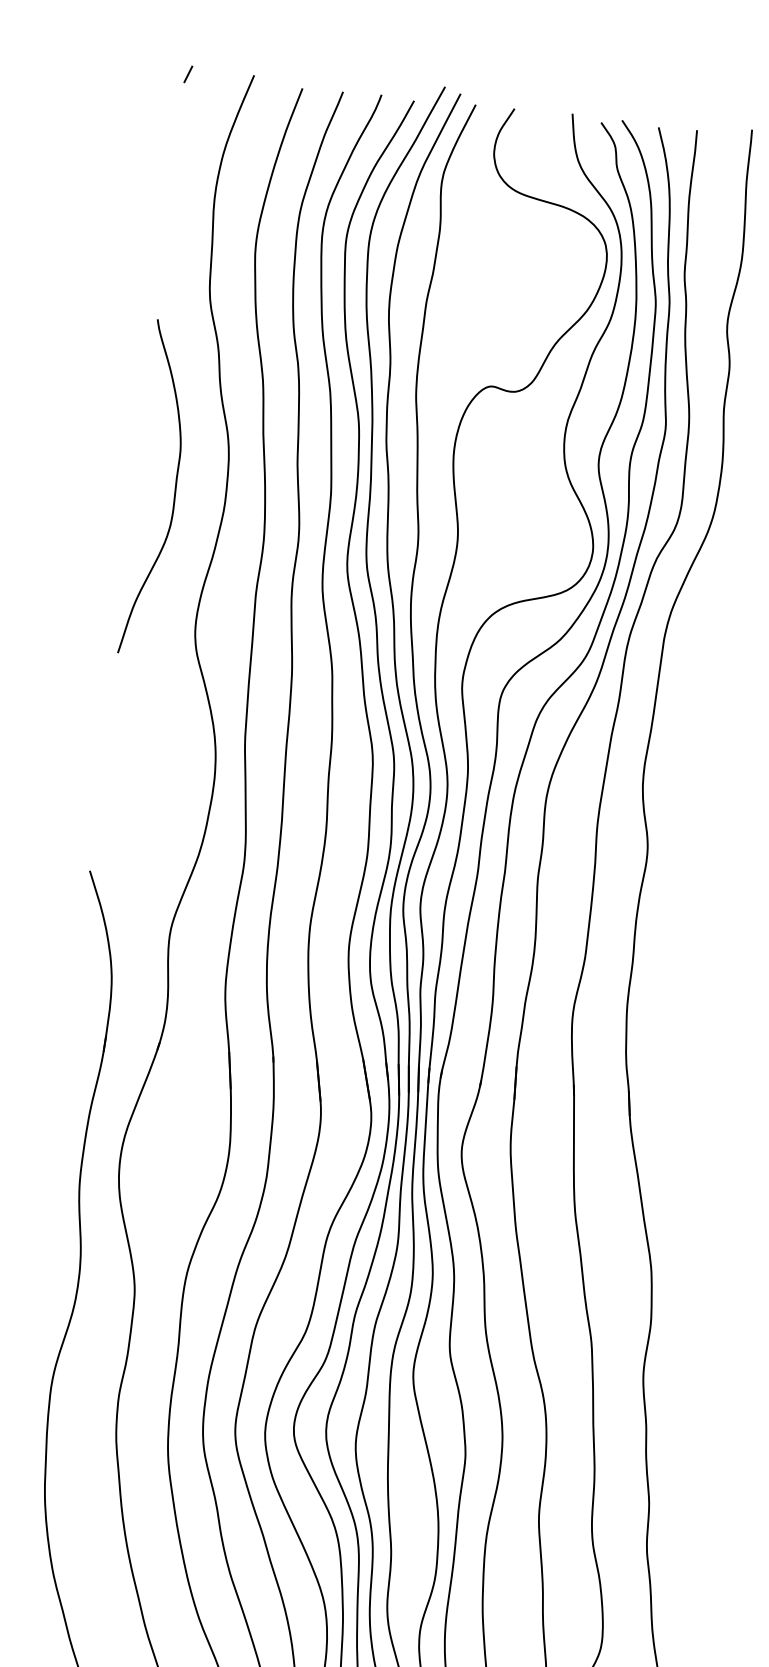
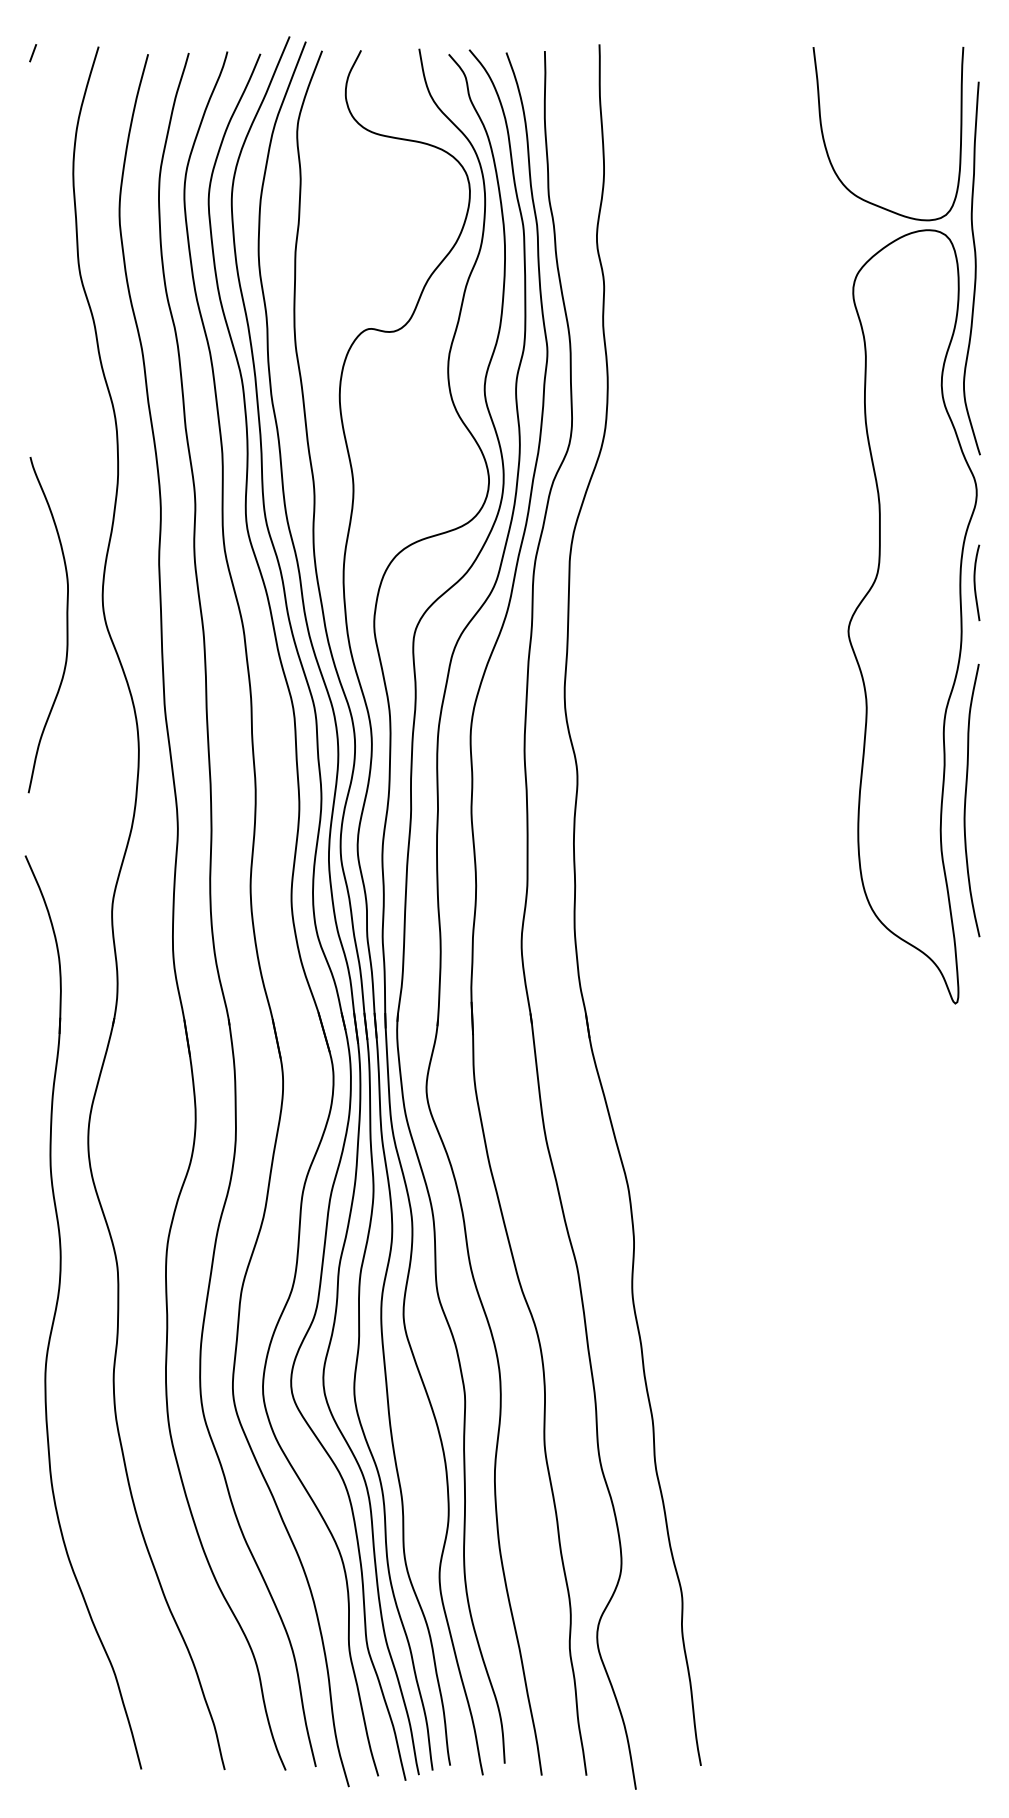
curve: (174, 490) -> (66, 625), moved

